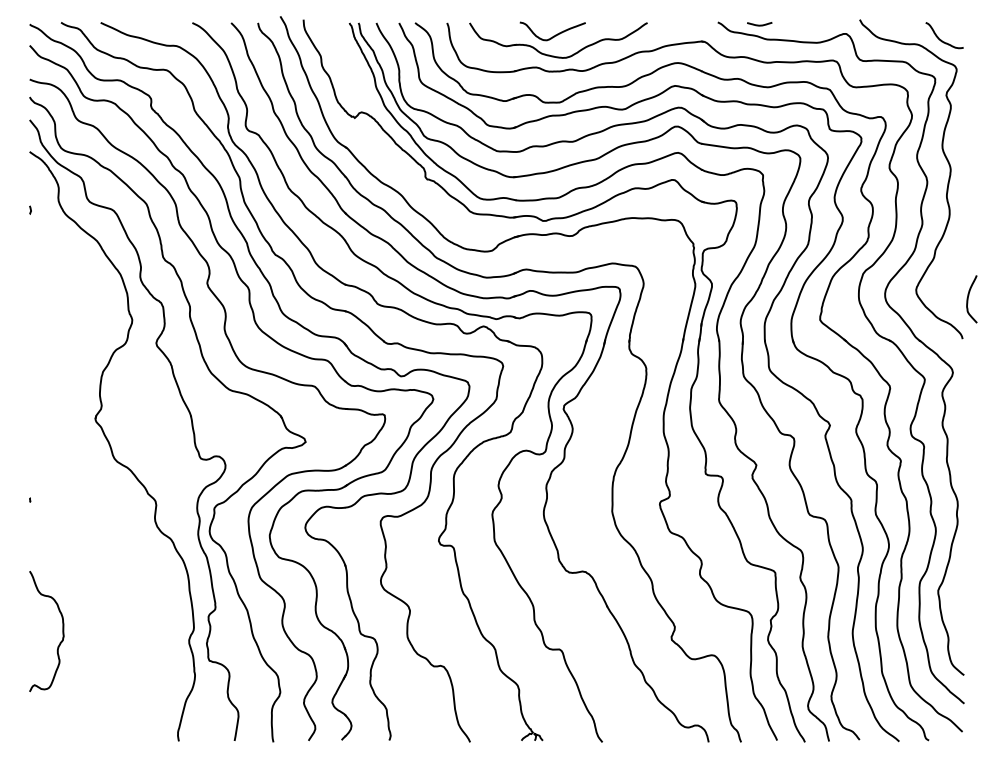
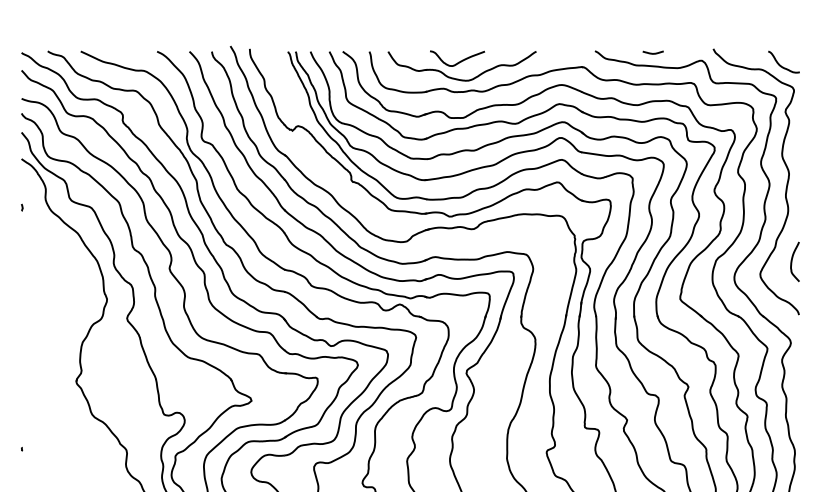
curve: (759, 24) -> (653, 52), moved
curve: (968, 299) -> (792, 262), moved

